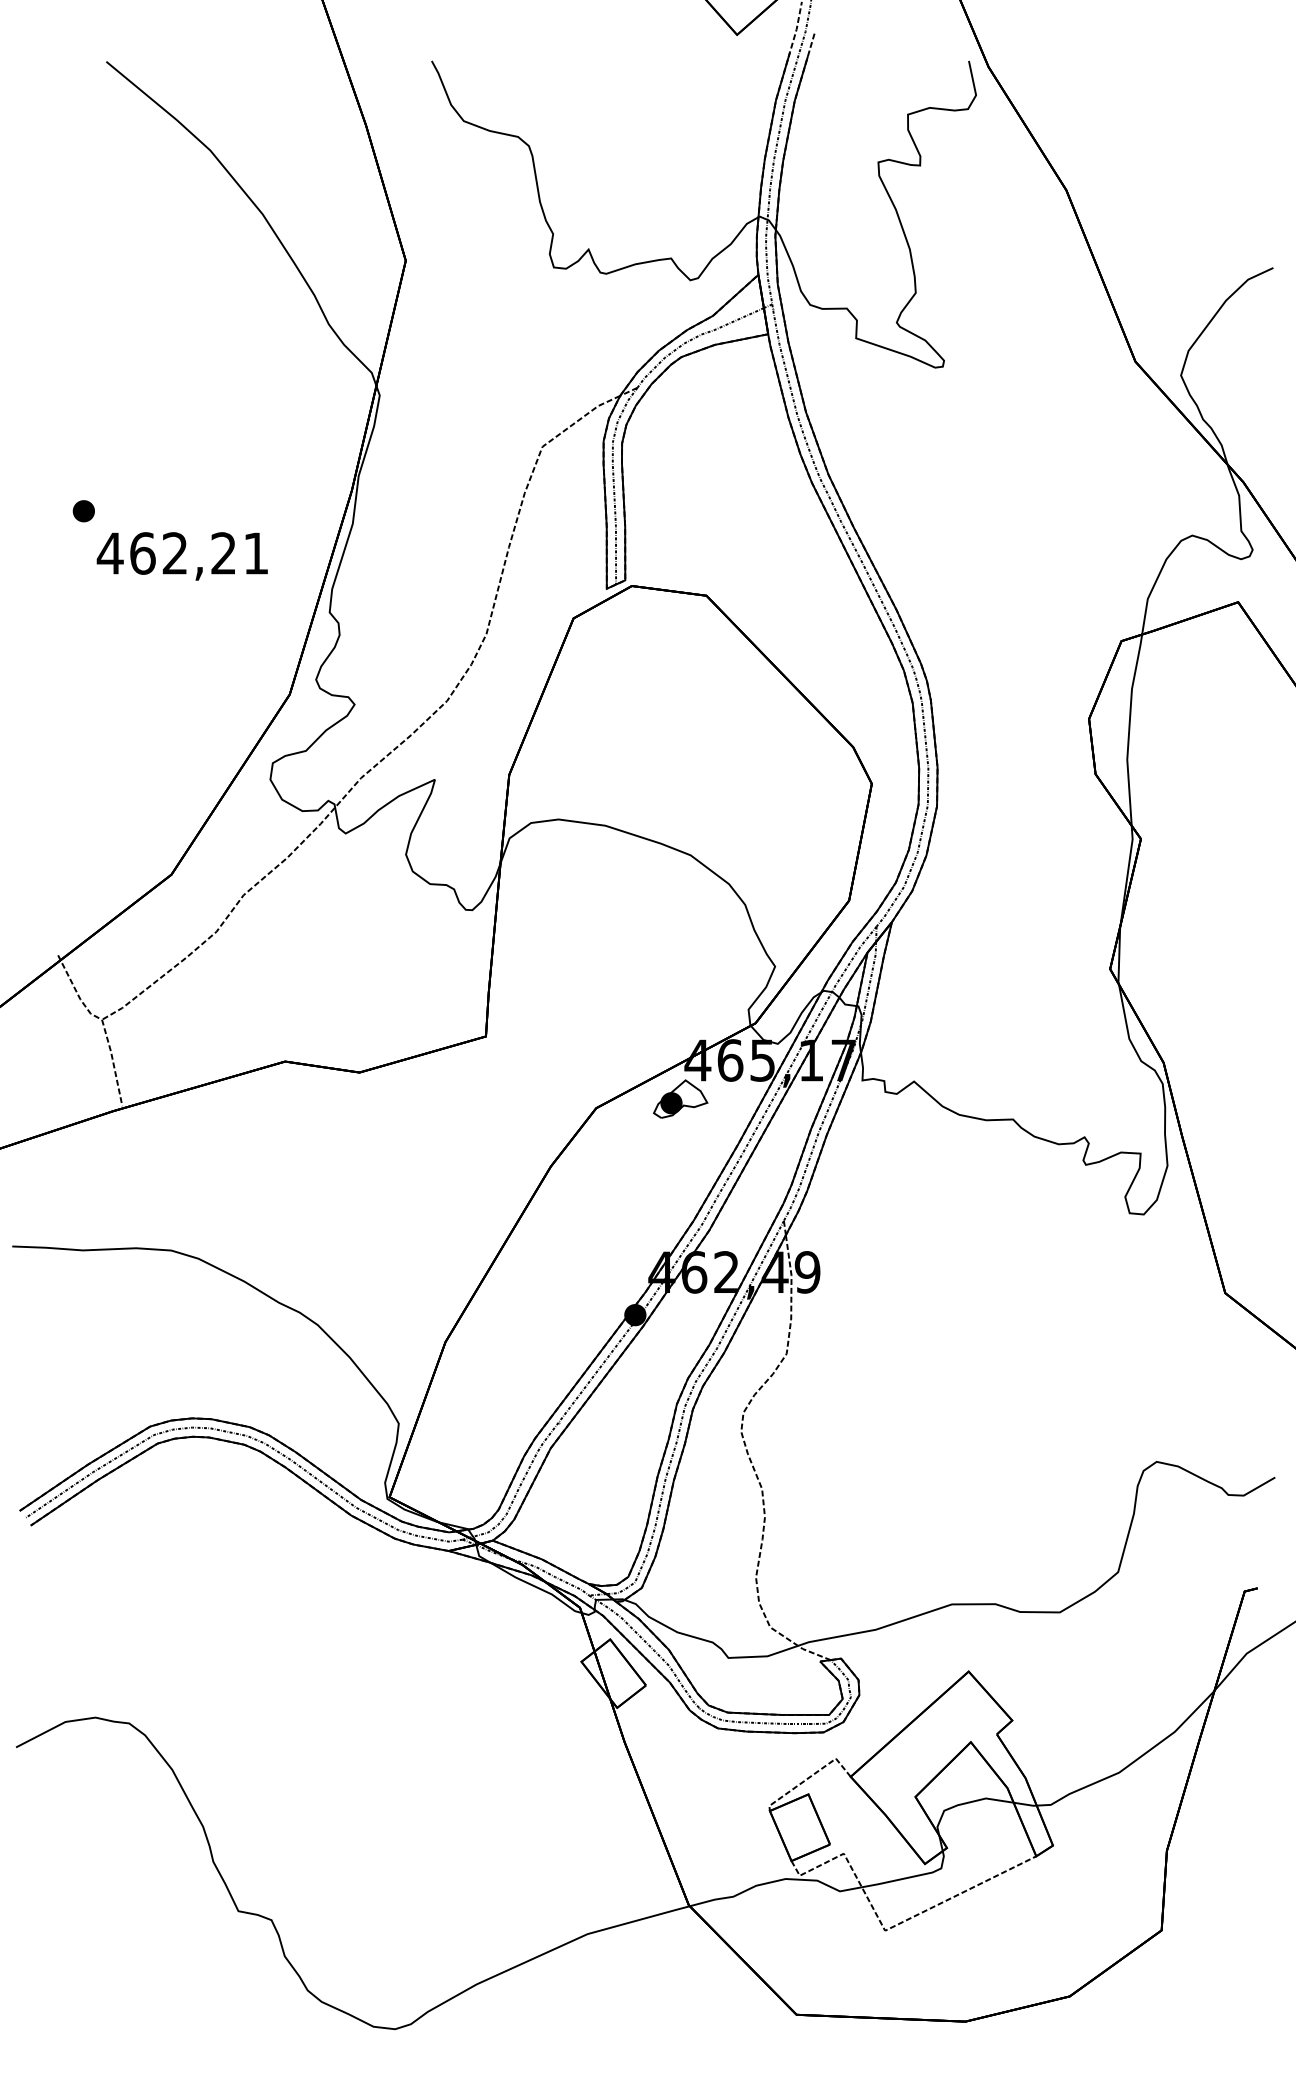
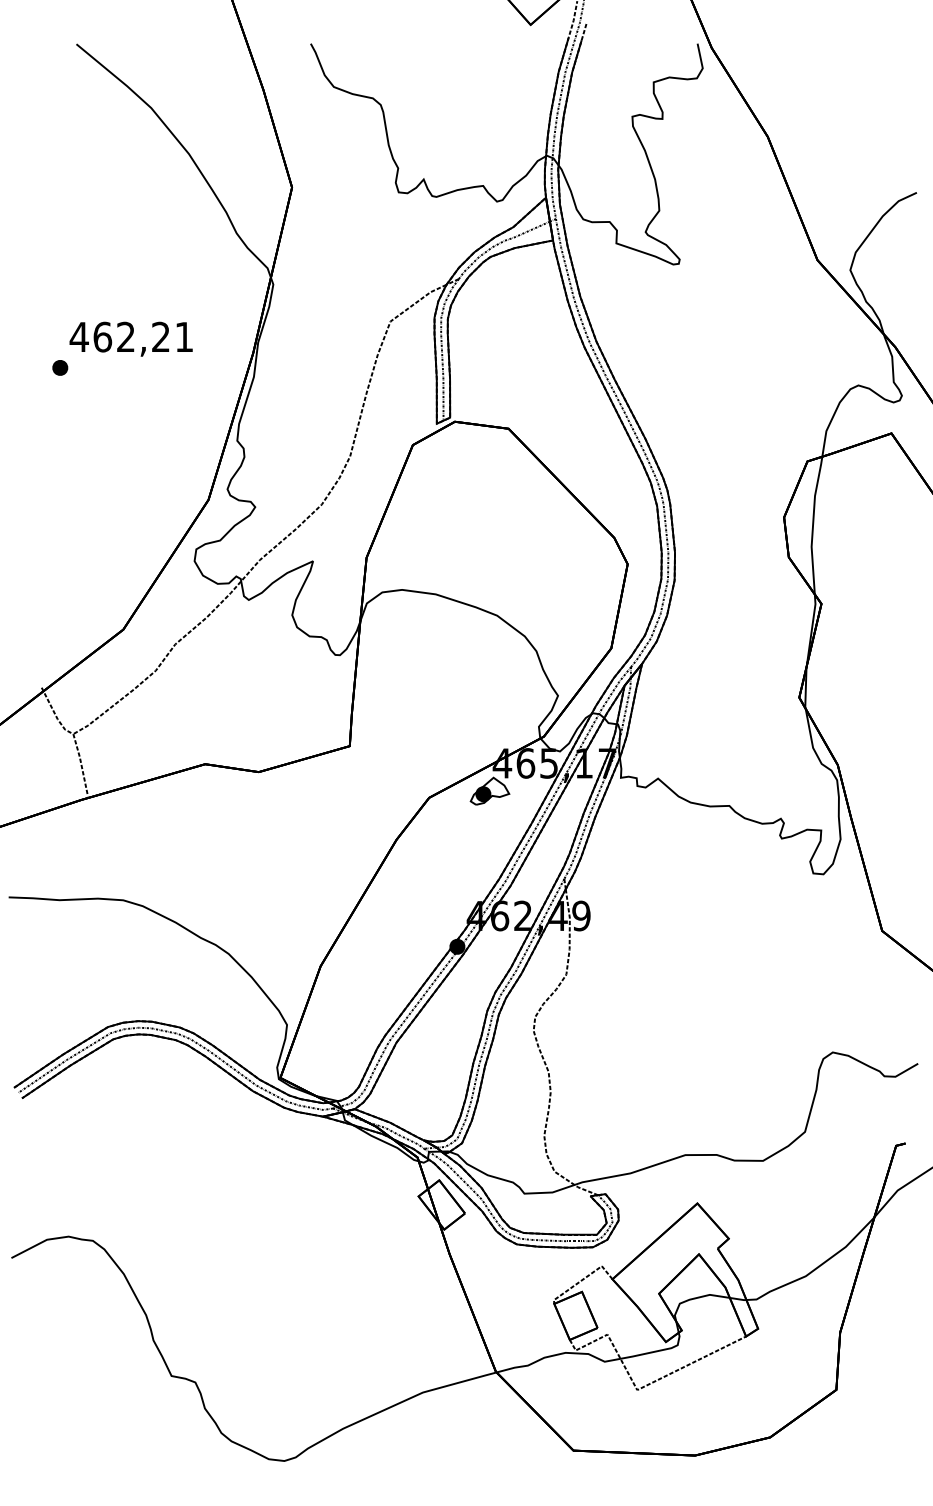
text: (181, 556) -> (130, 339), moved

